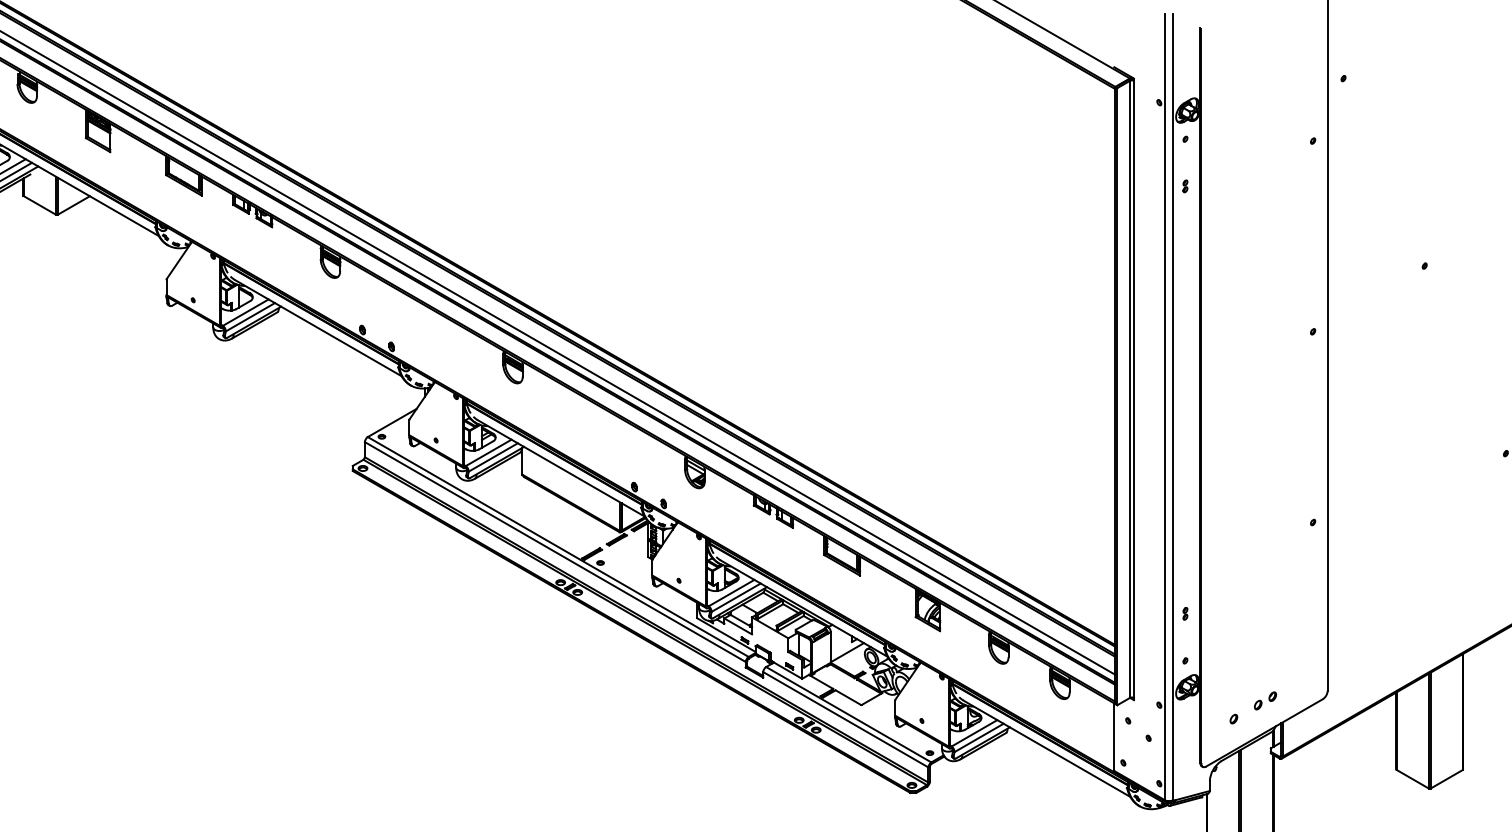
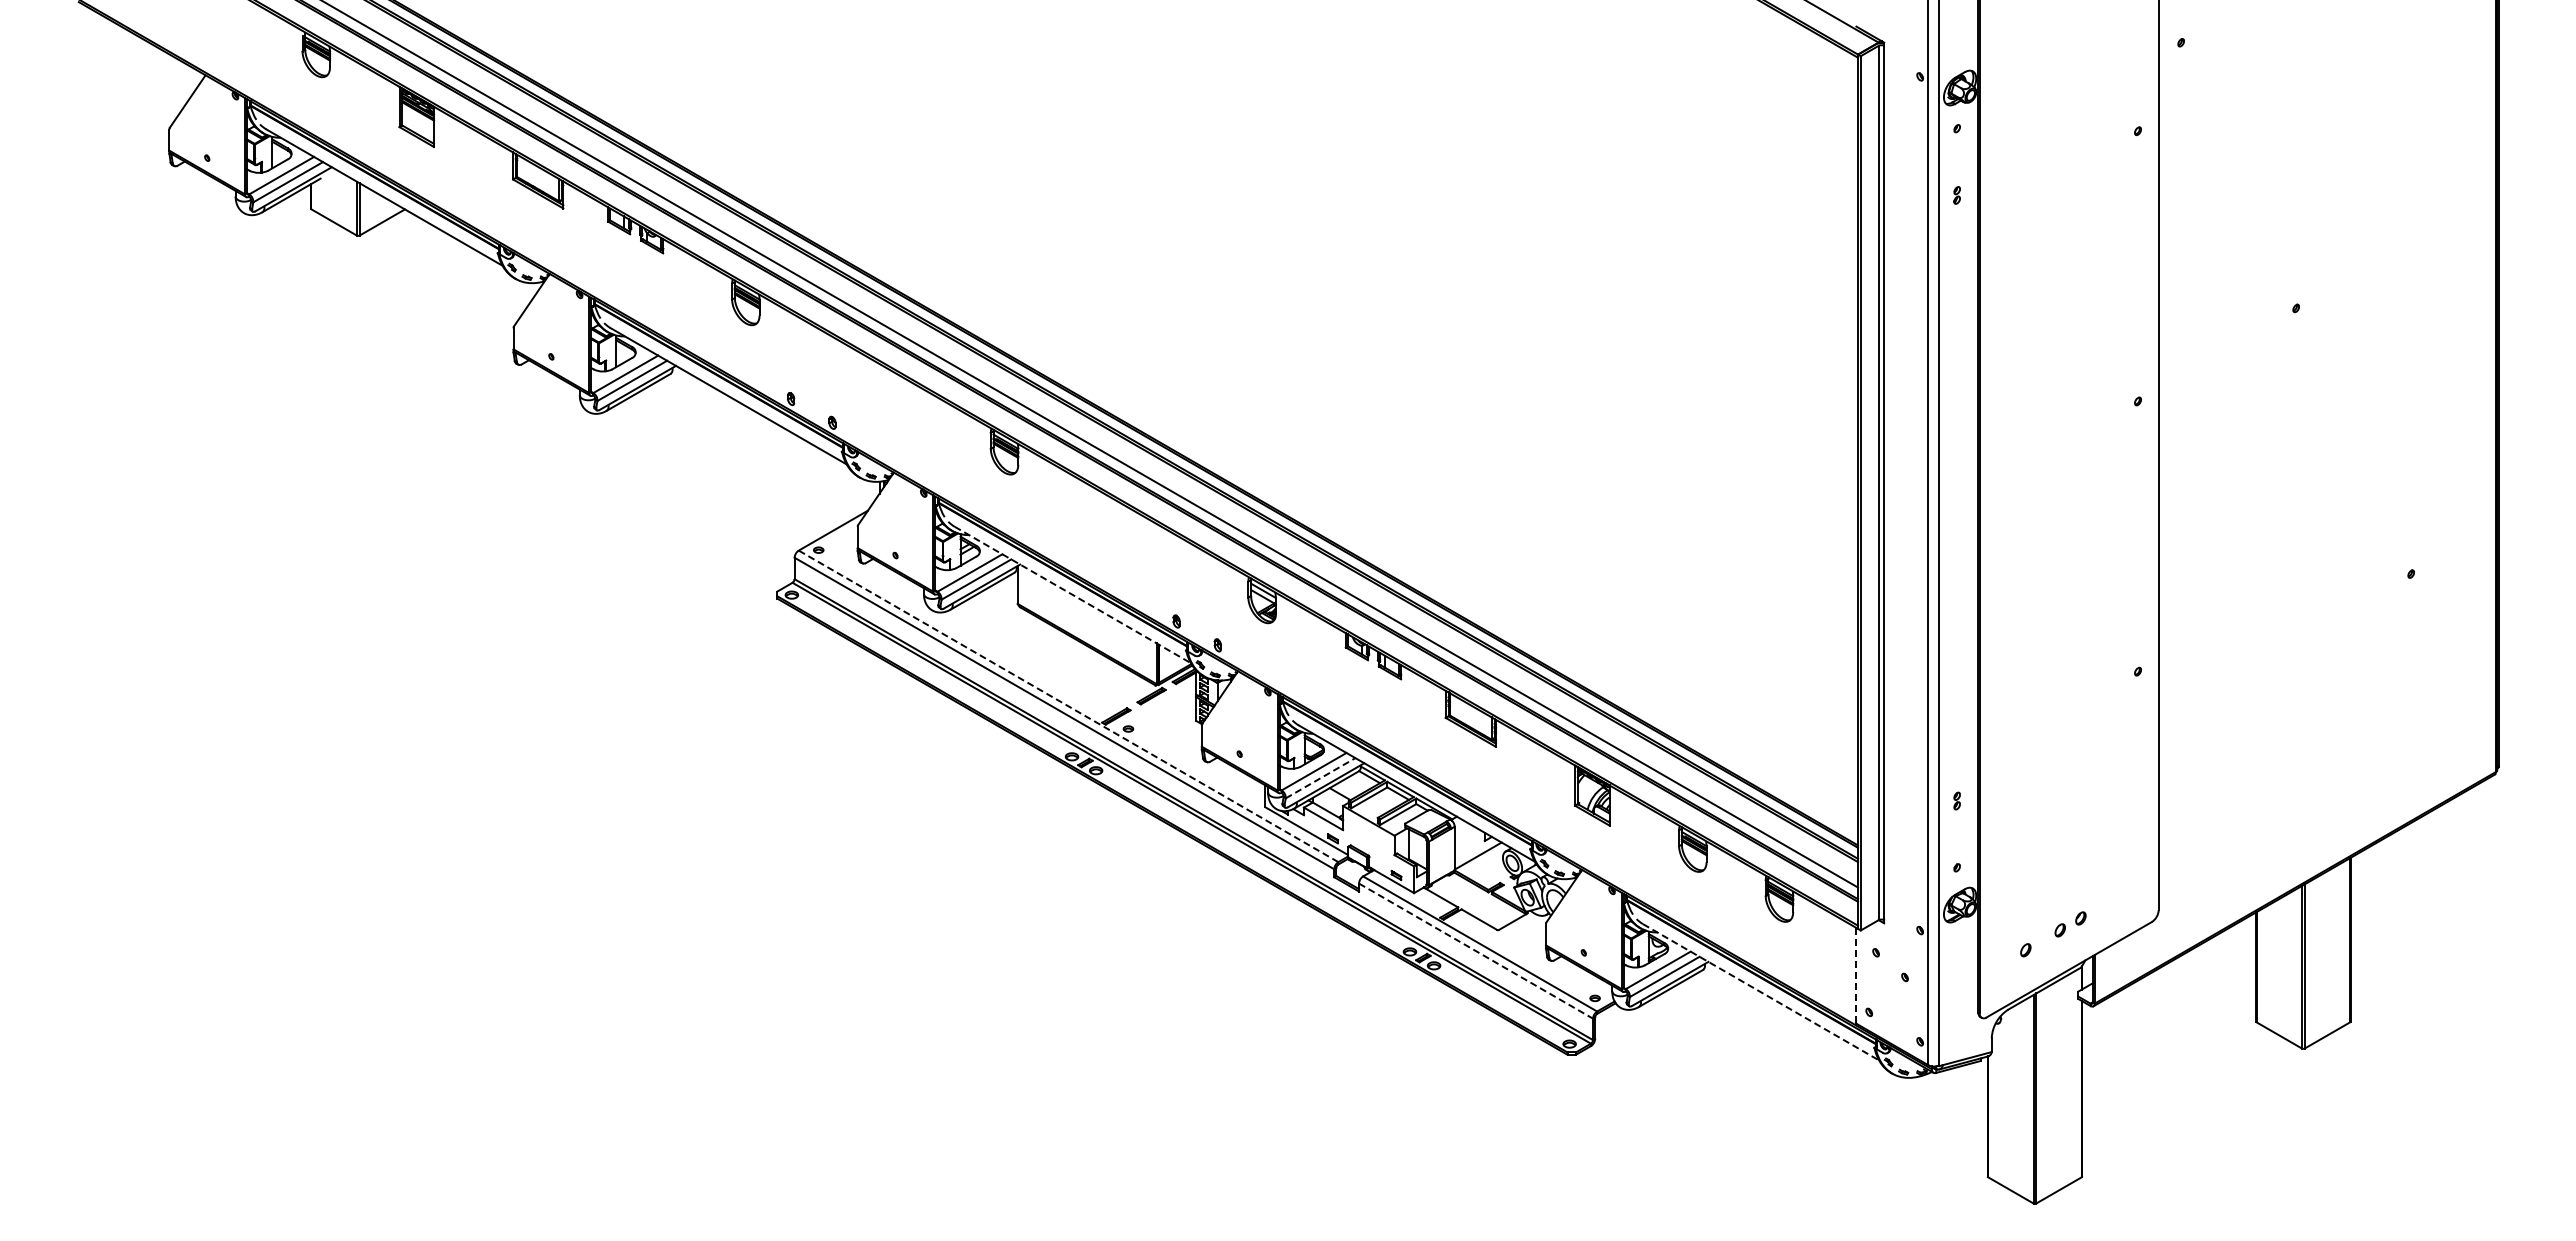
line: (561, 468) -> (1073, 595), solid -> dashed
line: (558, 547) -> (1068, 706), solid -> dashed
line: (736, 597) -> (1321, 777), solid -> dashed
line: (846, 720) -> (1476, 951), solid -> dashed
line: (1113, 736) -> (1855, 975), solid -> dashed
line: (1047, 748) -> (1761, 992), solid -> dashed

